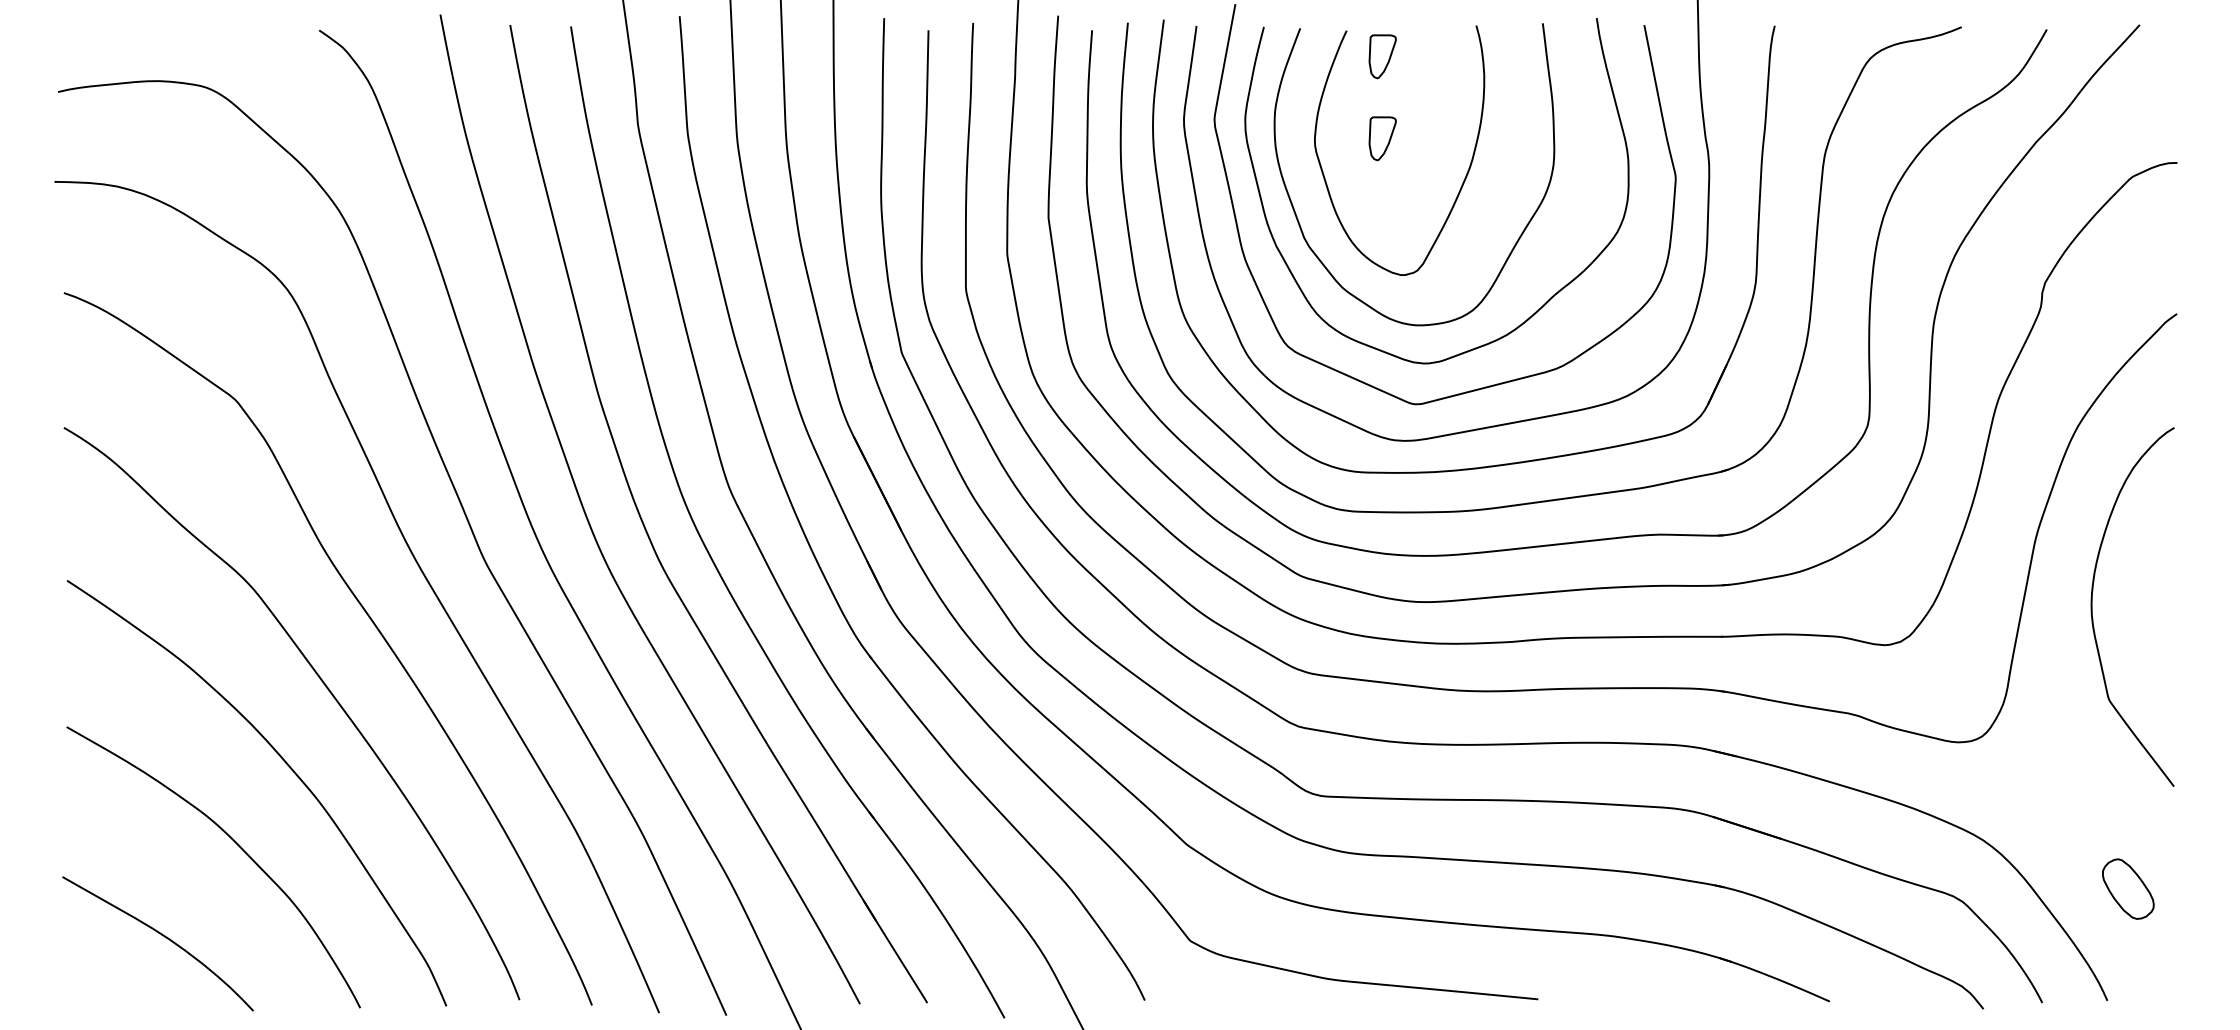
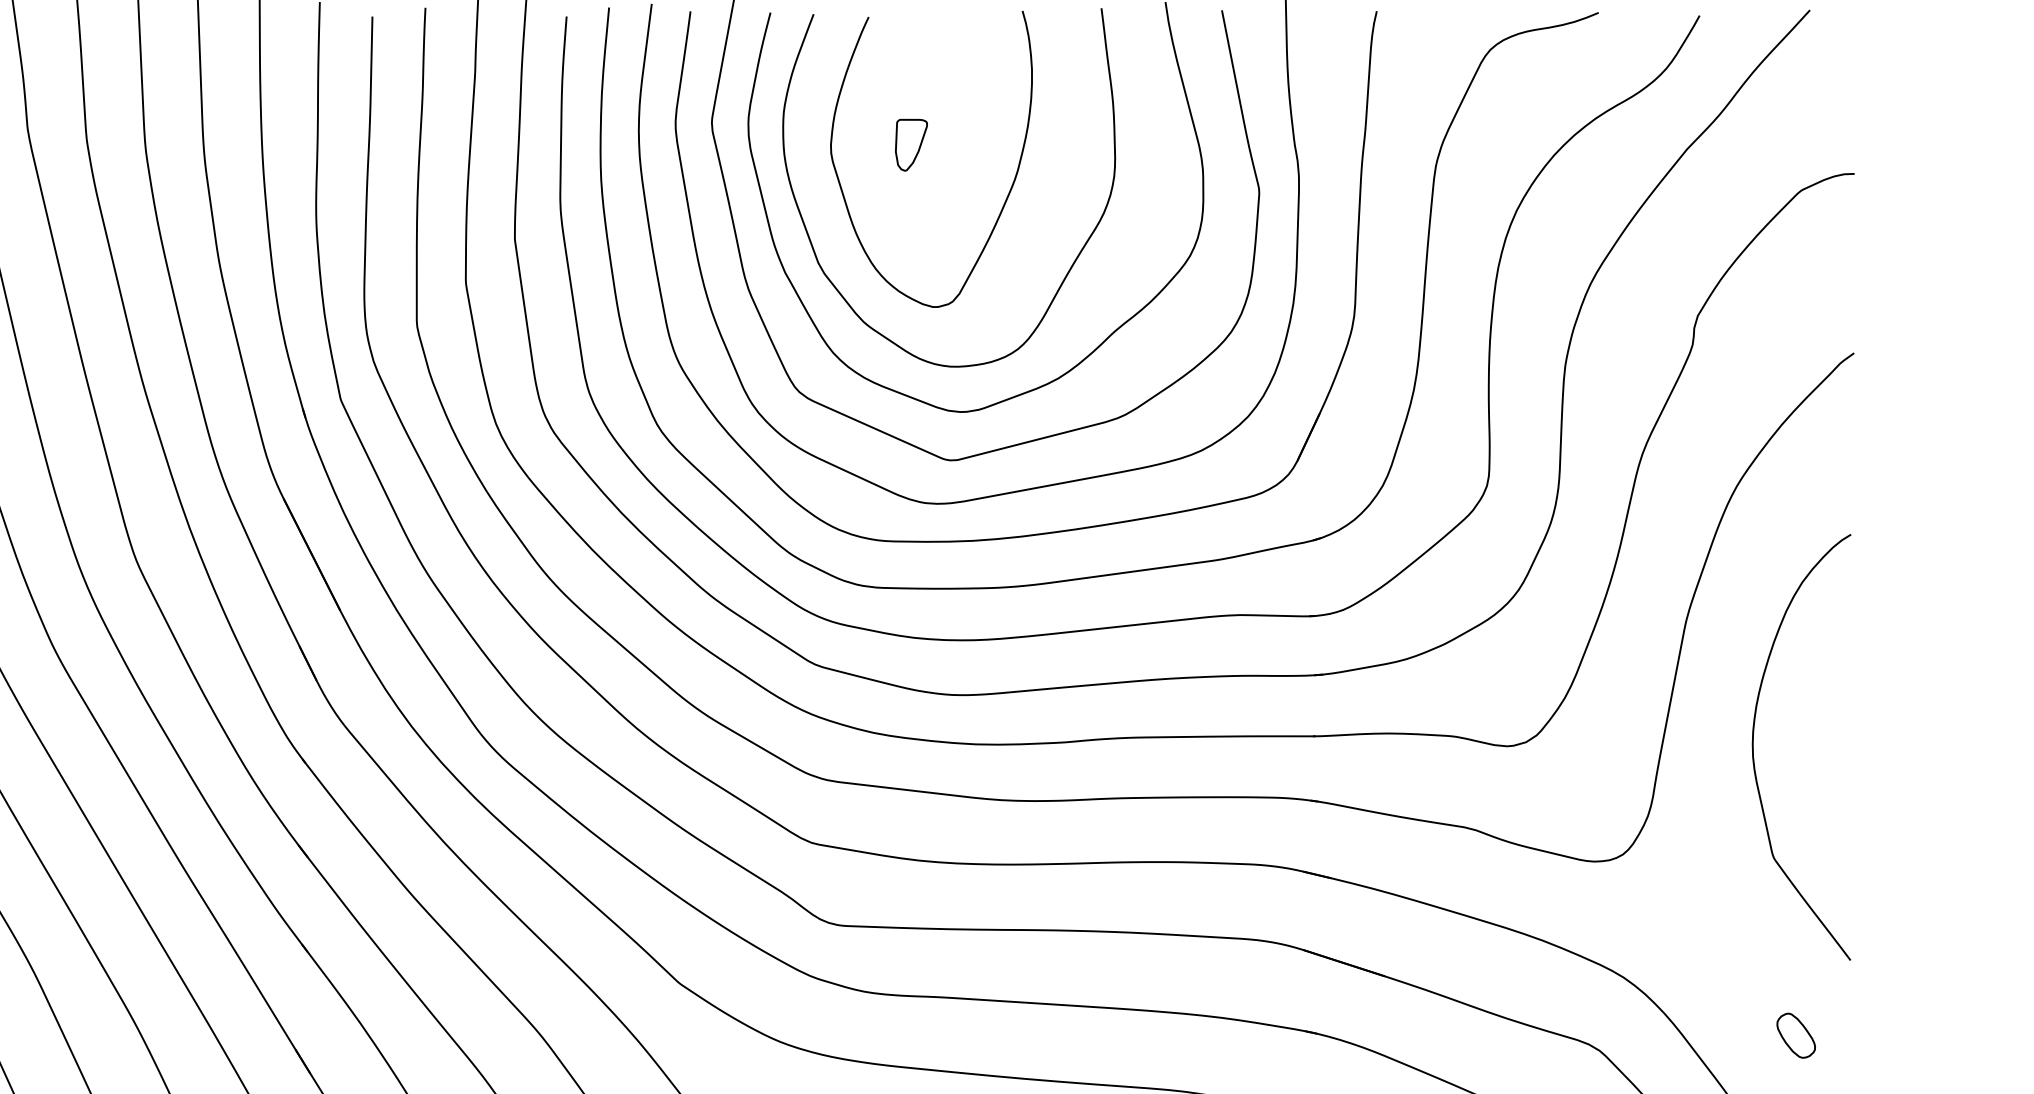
part: (1382, 56) -> (911, 47), removed
curve: (2092, 606) -> (1753, 746), moved
part: (2127, 888) -> (1795, 1035), size x0.62

